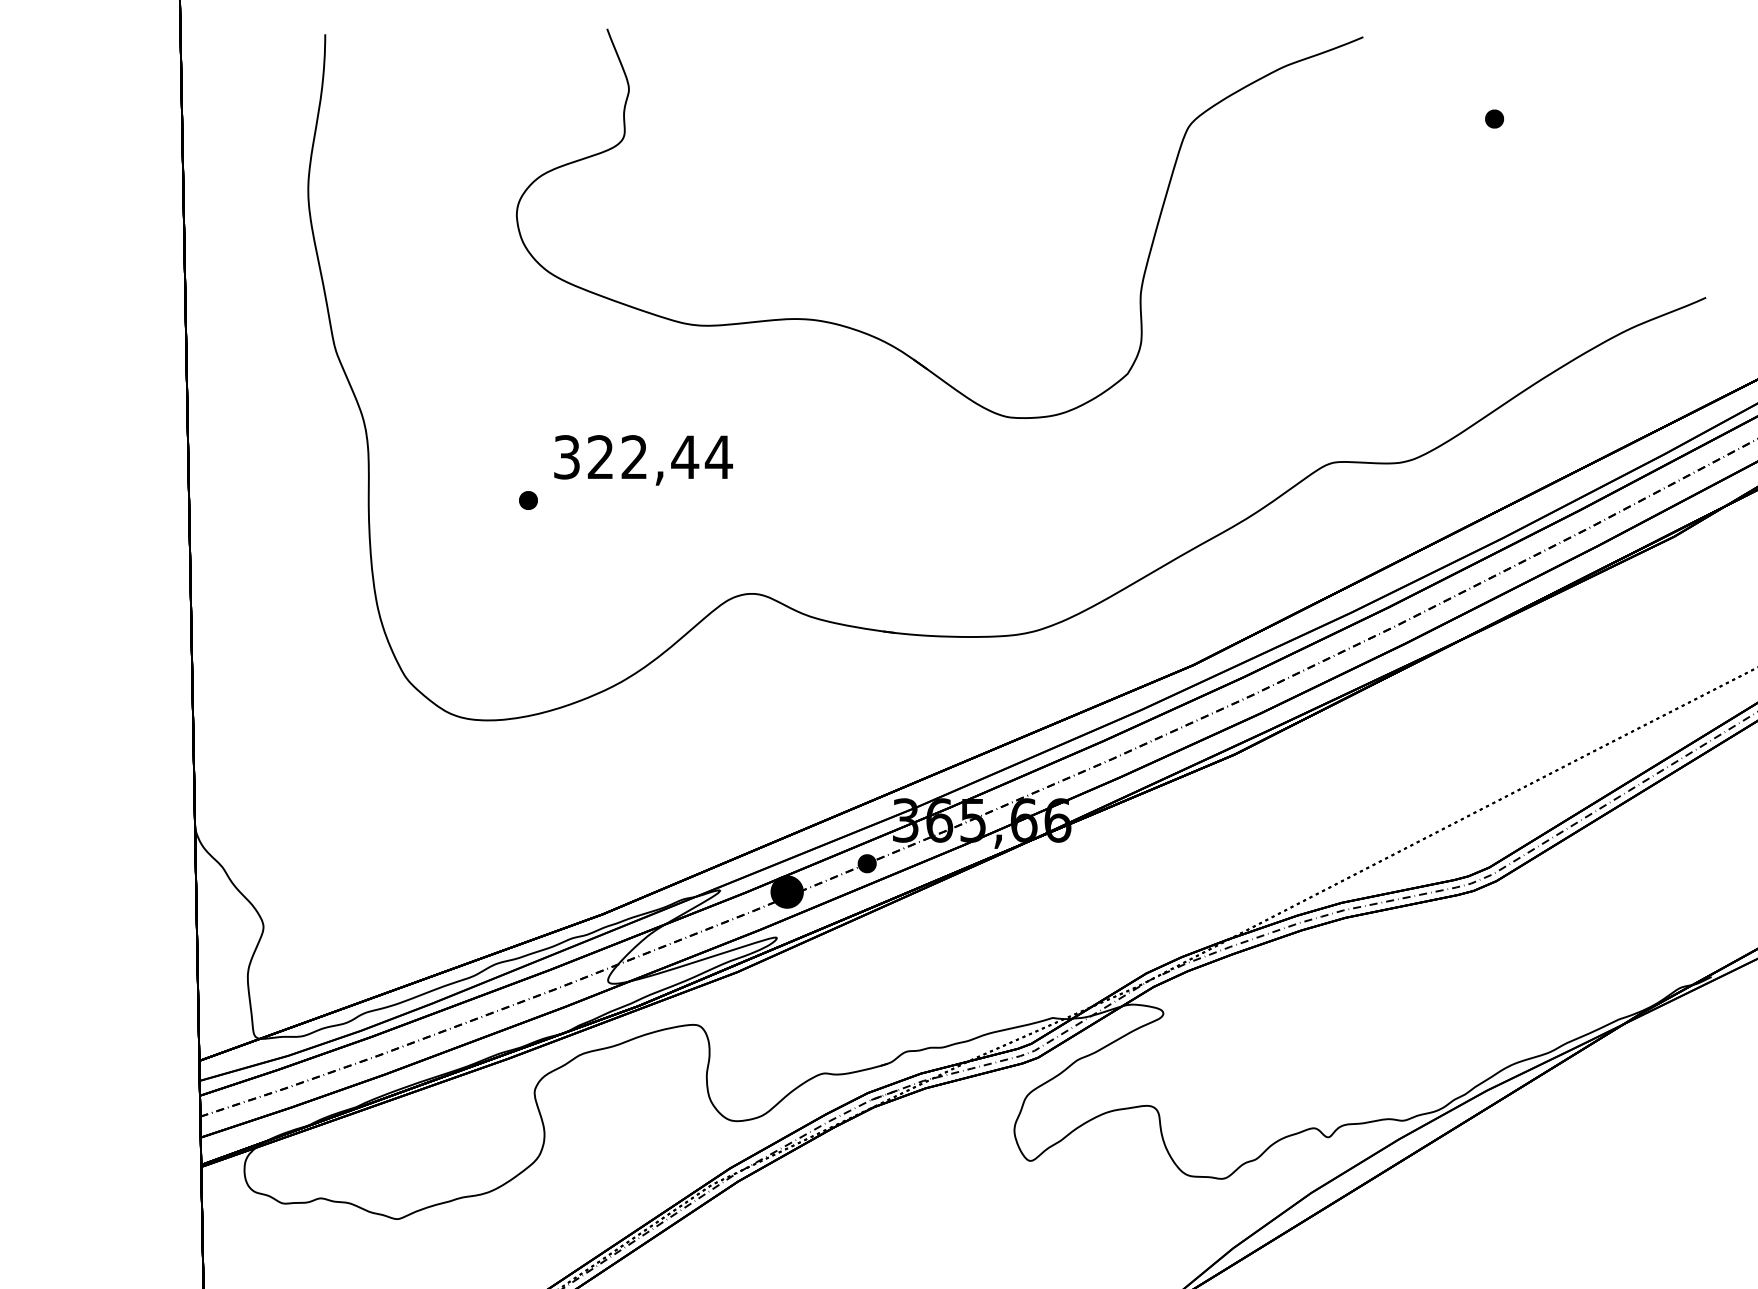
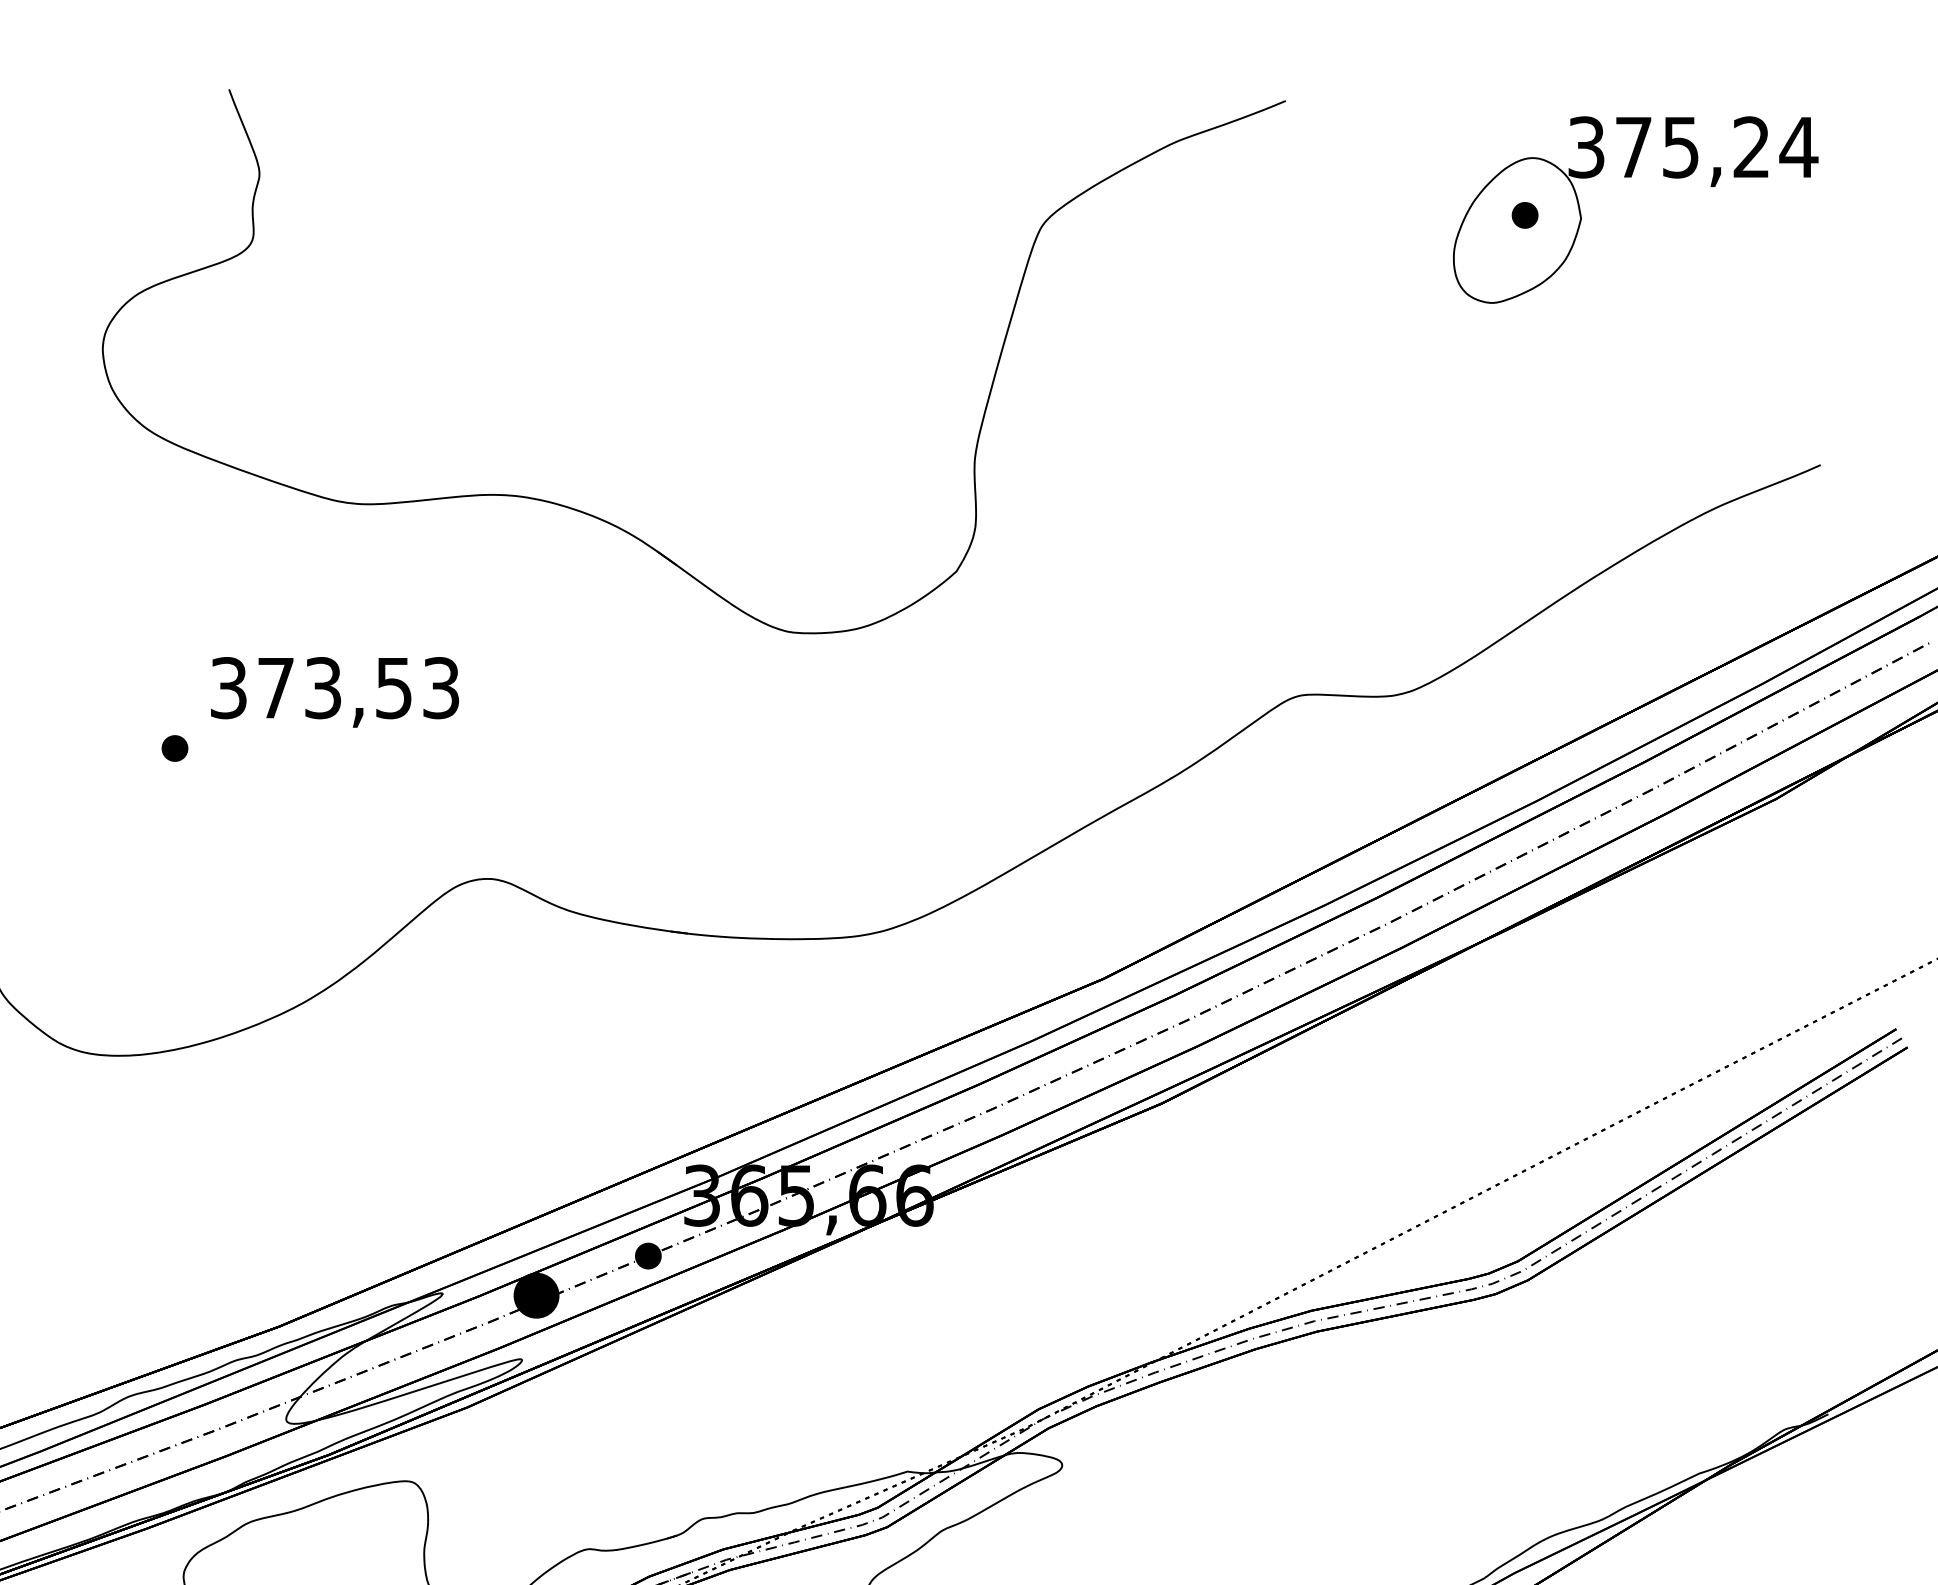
part: (1570, 91) -> (1631, 176), added
part: (882, 339) -> (613, 523), moved
text: (659, 457) -> (358, 688), 322,44 -> 373,53

